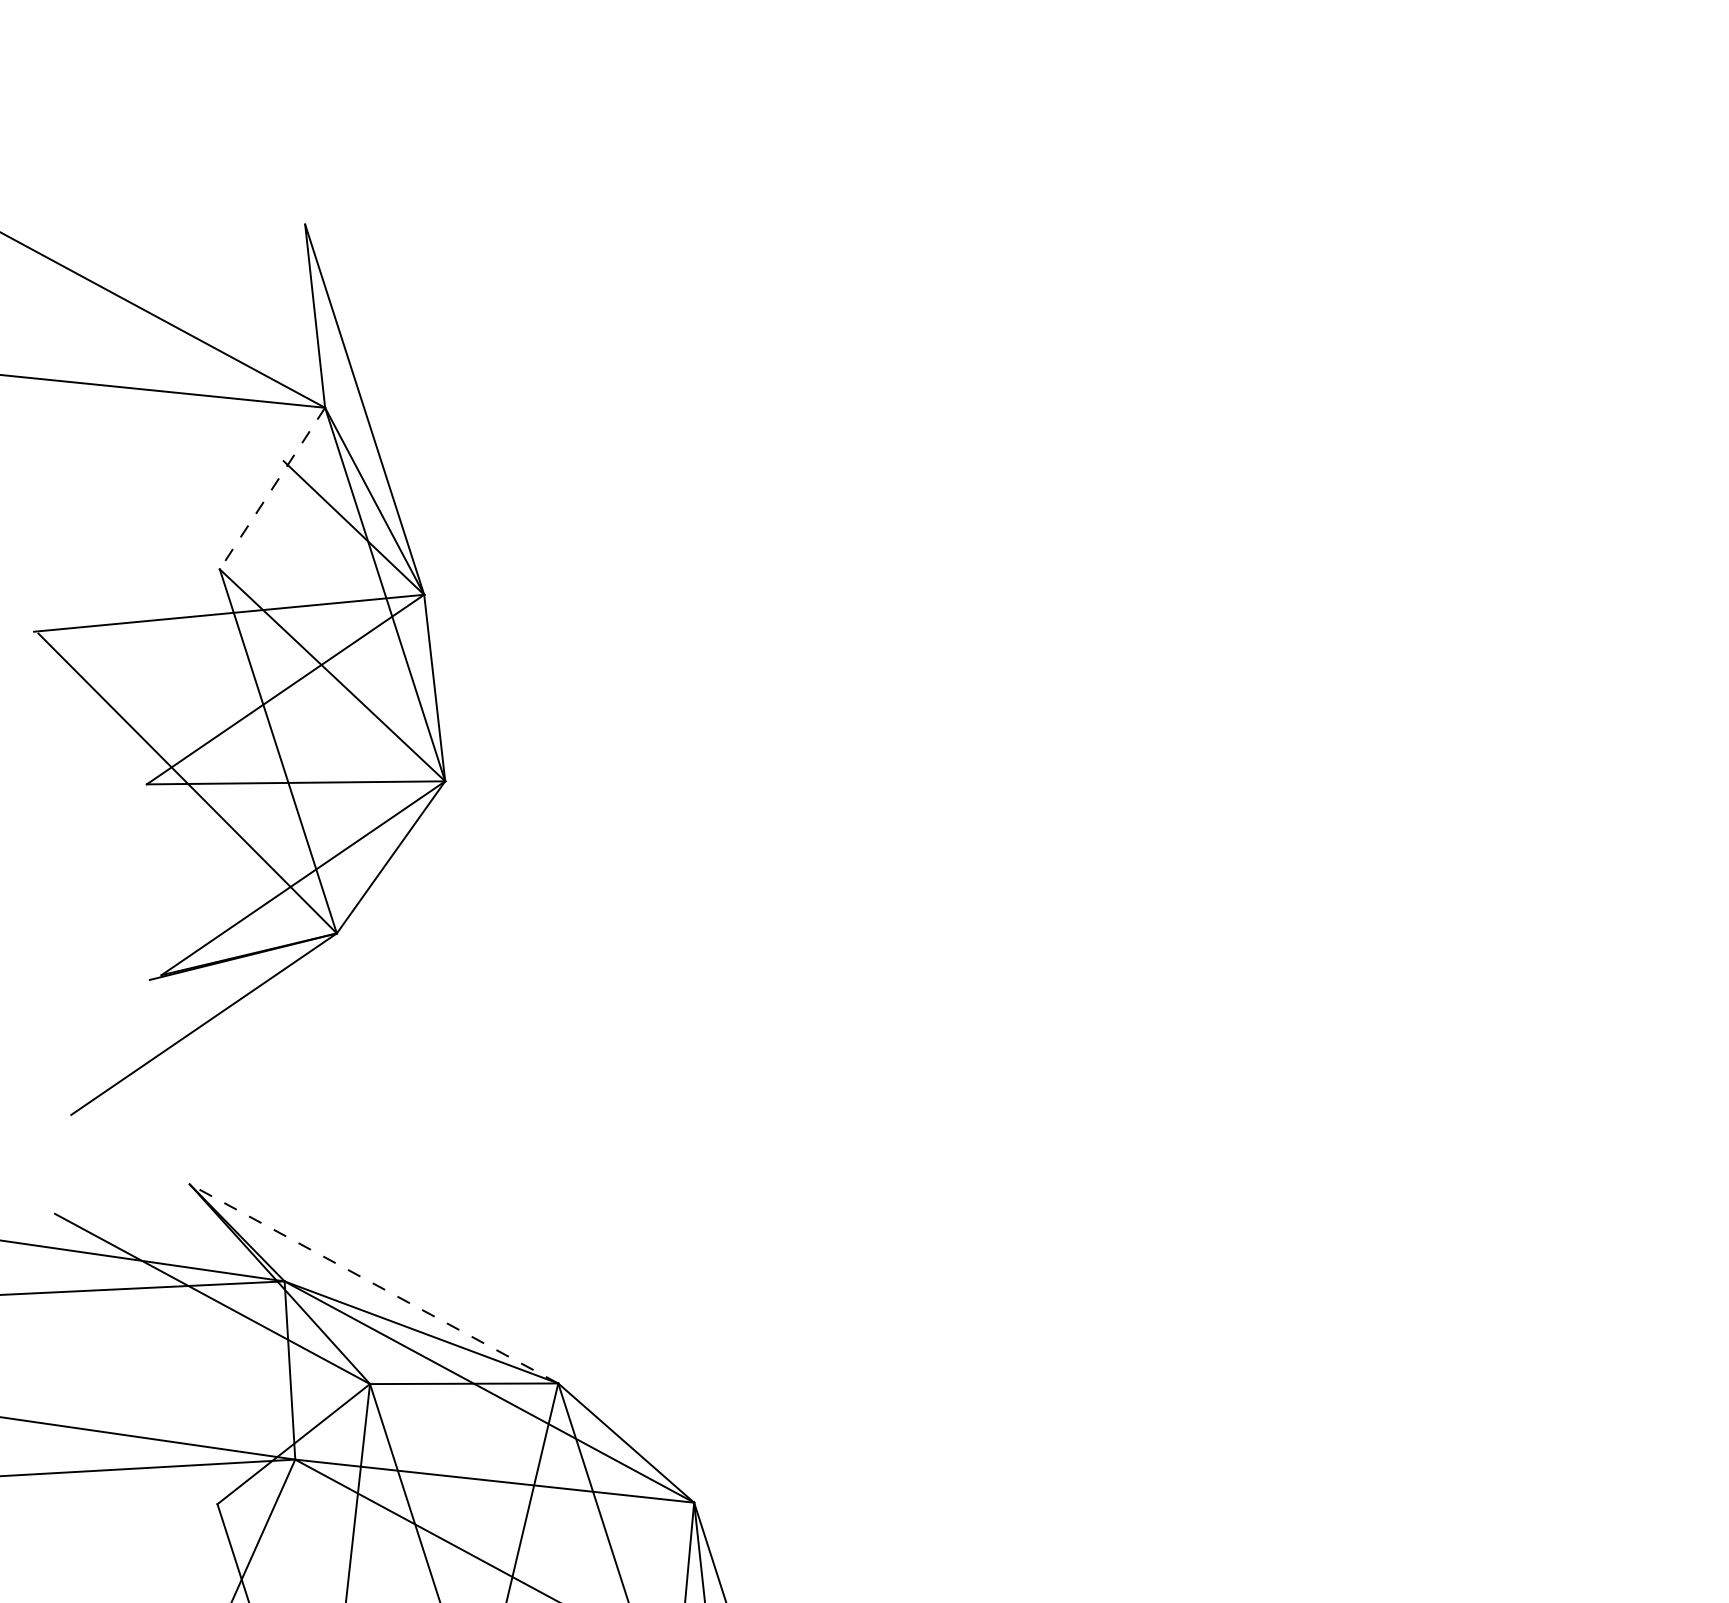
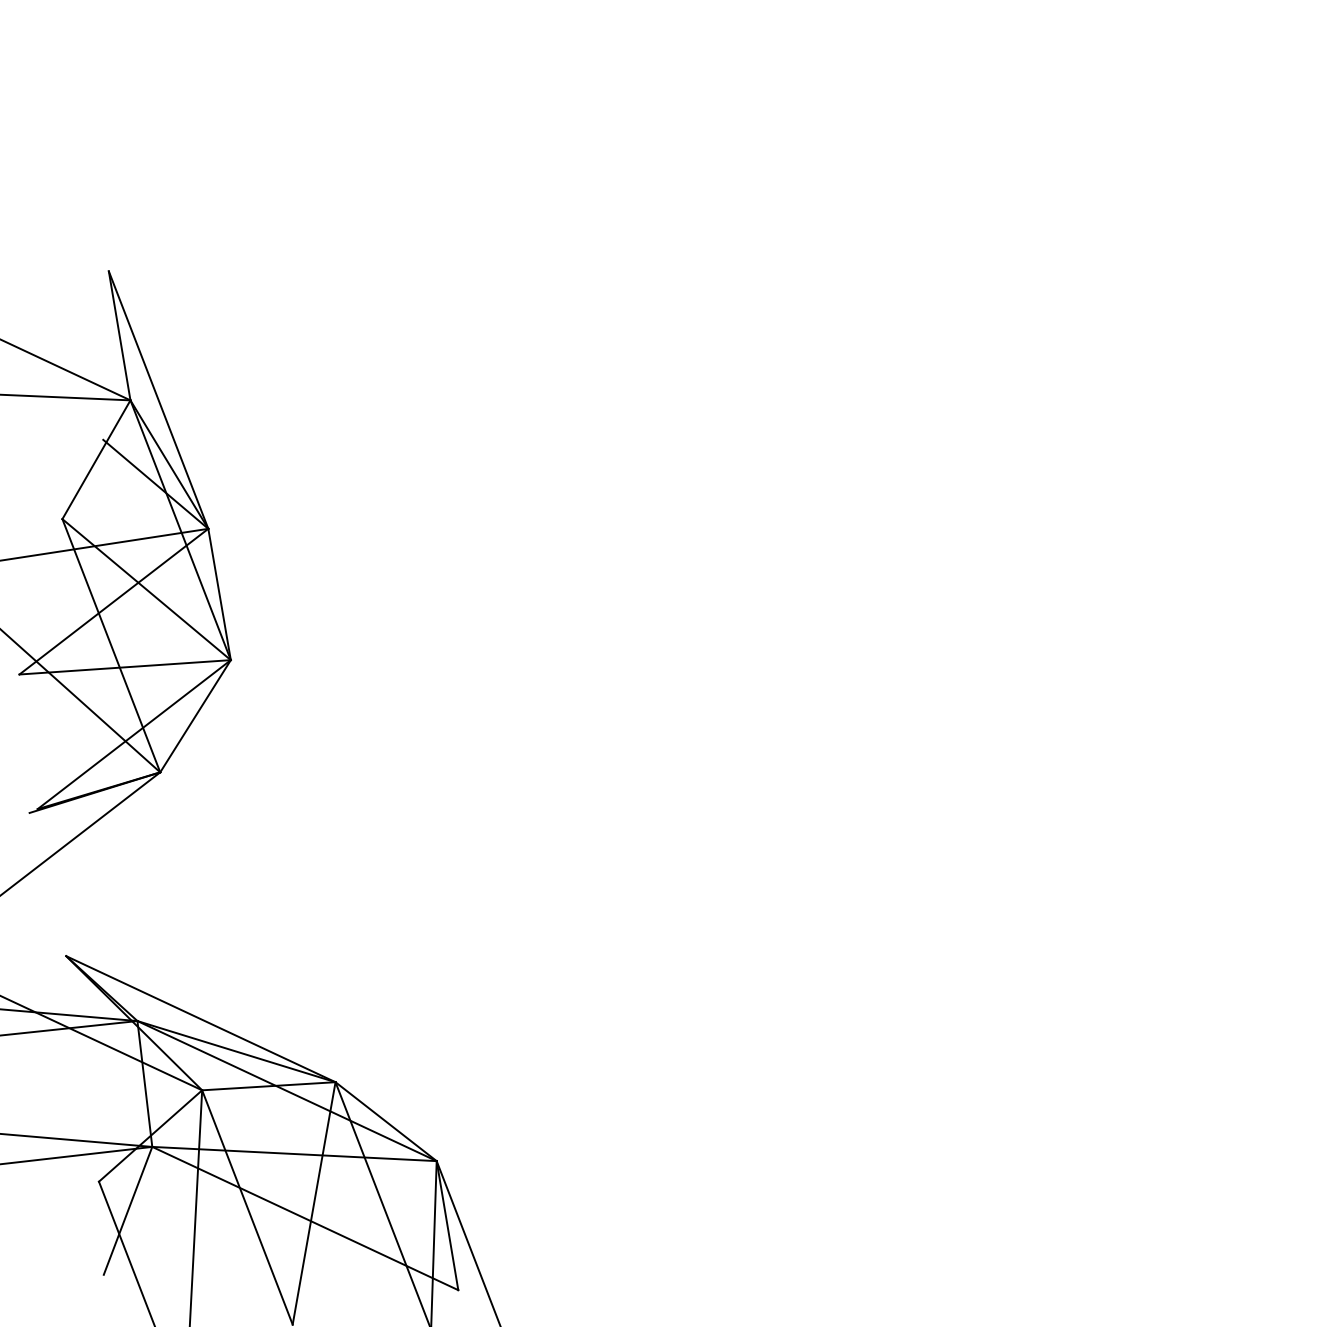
line: (272, 489) -> (96, 460), dashed -> solid
line: (373, 1284) -> (200, 1019), dashed -> solid

